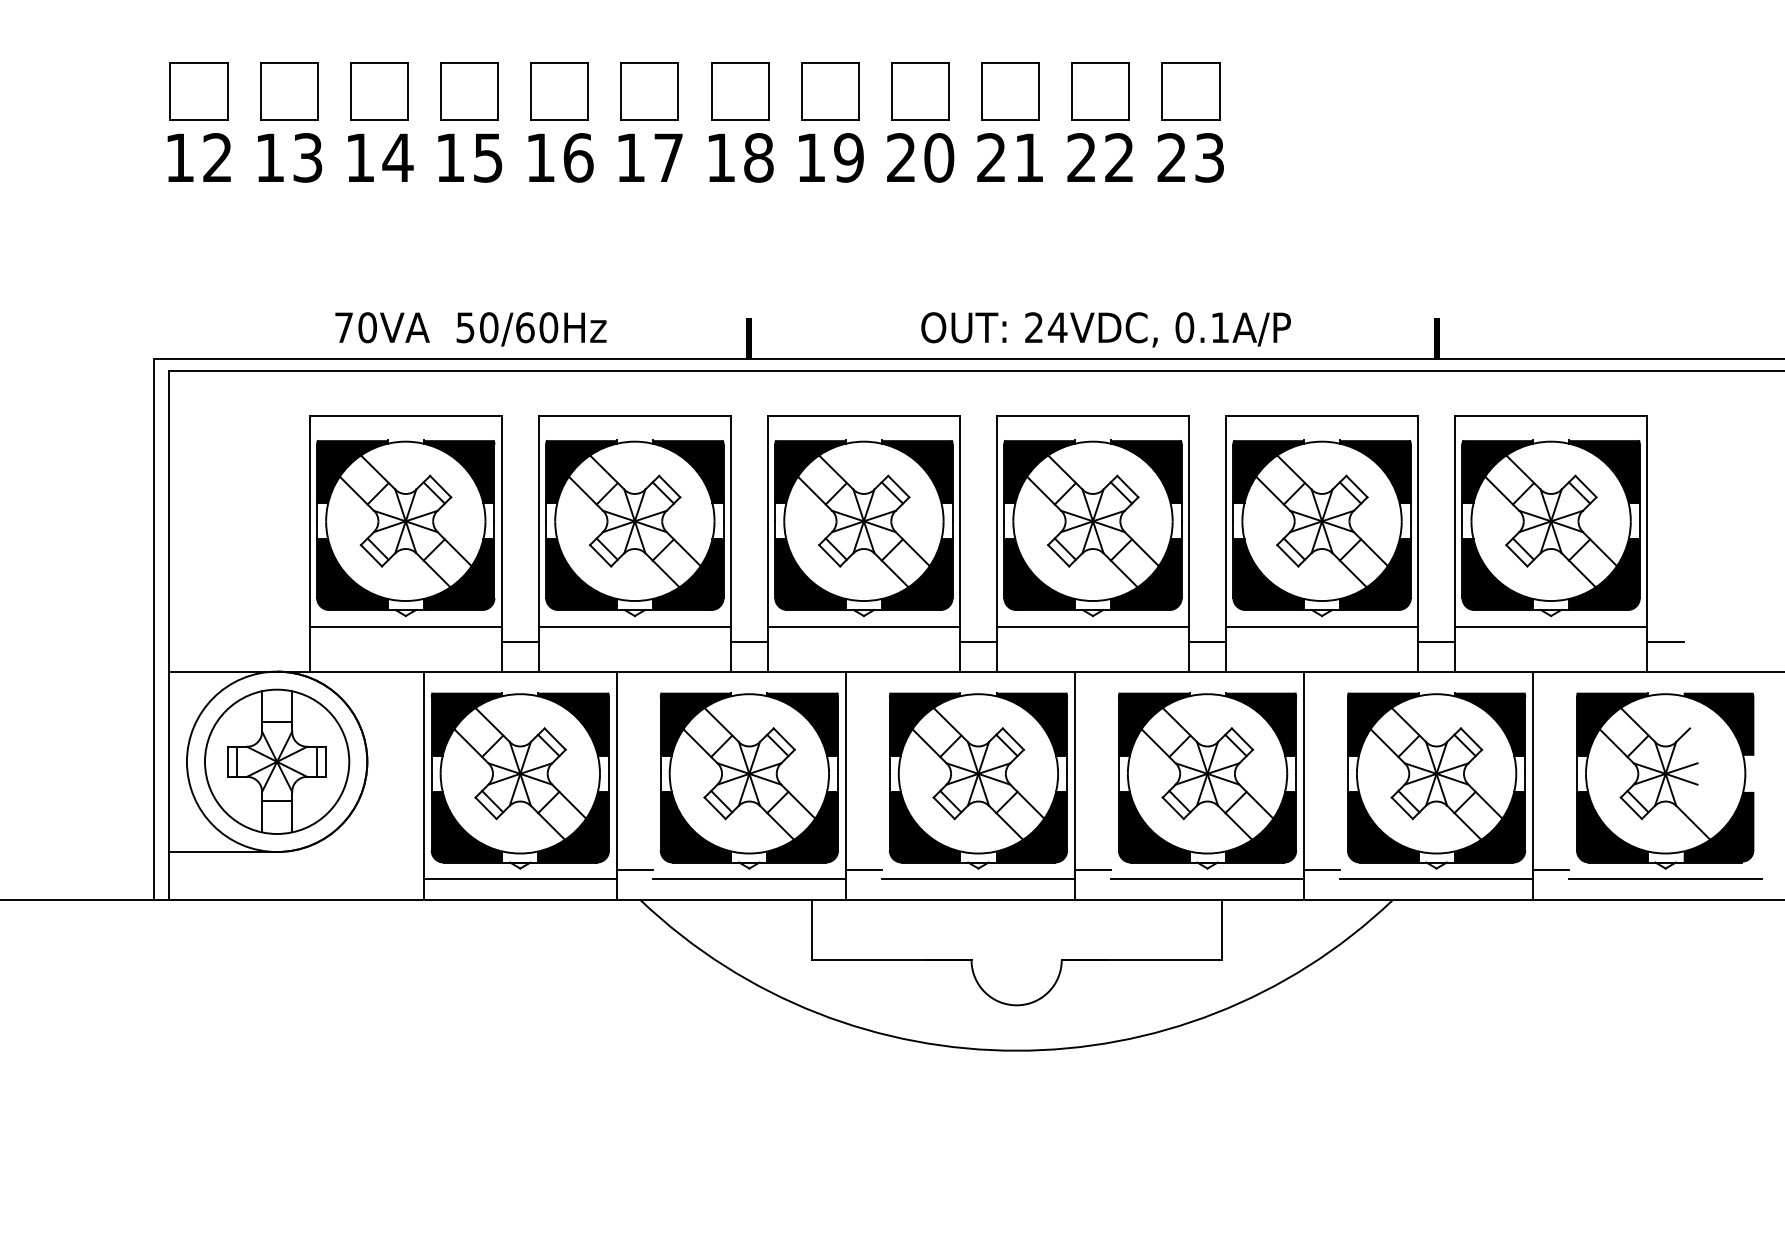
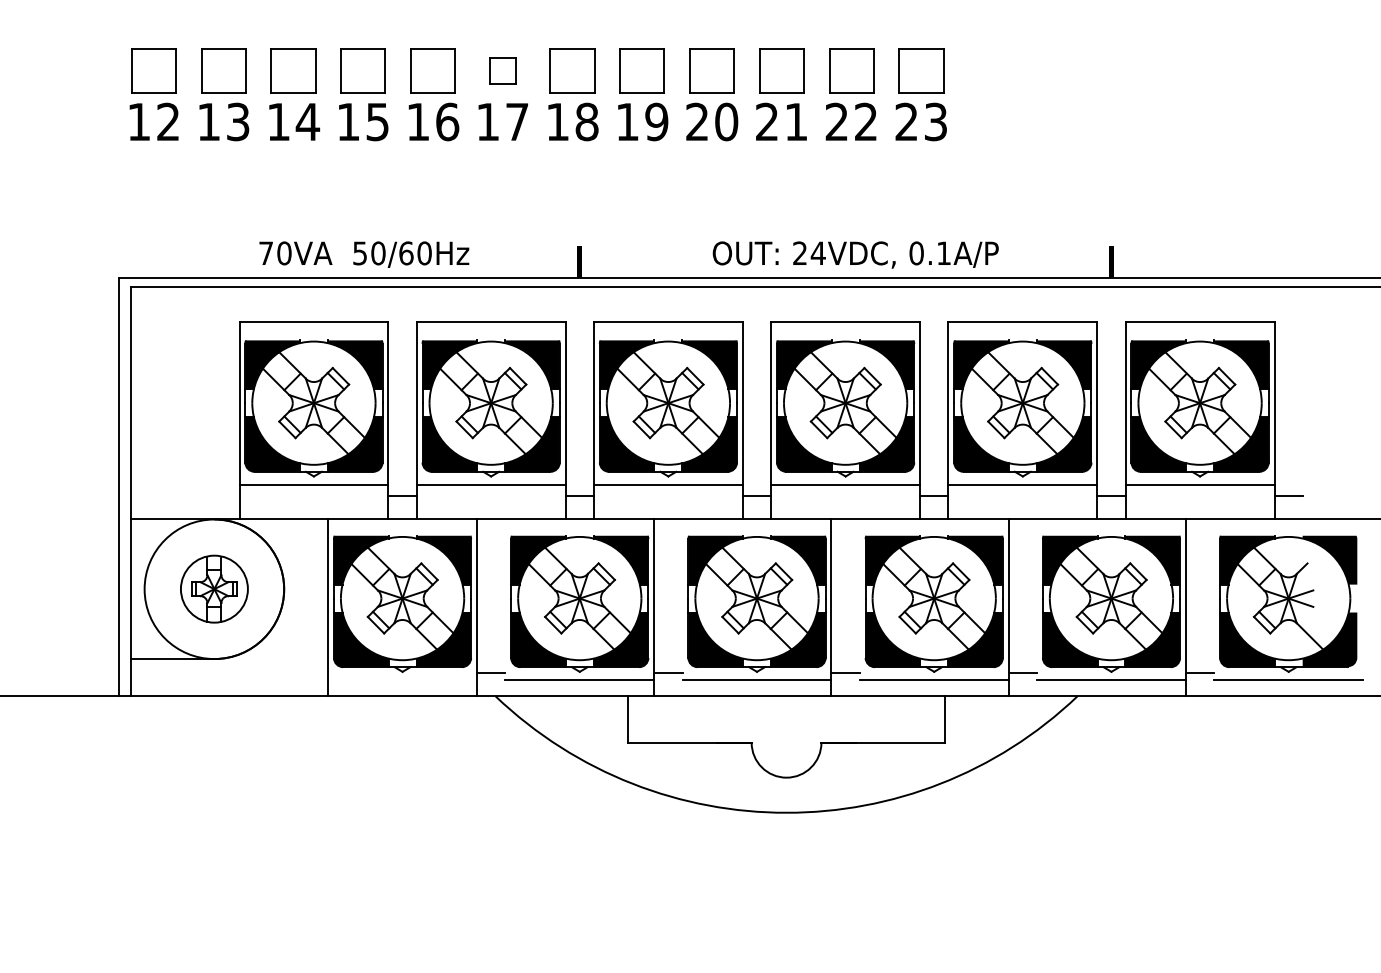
part: (649, 91) -> (502, 70), size x0.6
part: (277, 760) -> (214, 588), size x0.6
line: (520, 878) -> (402, 679), removed

